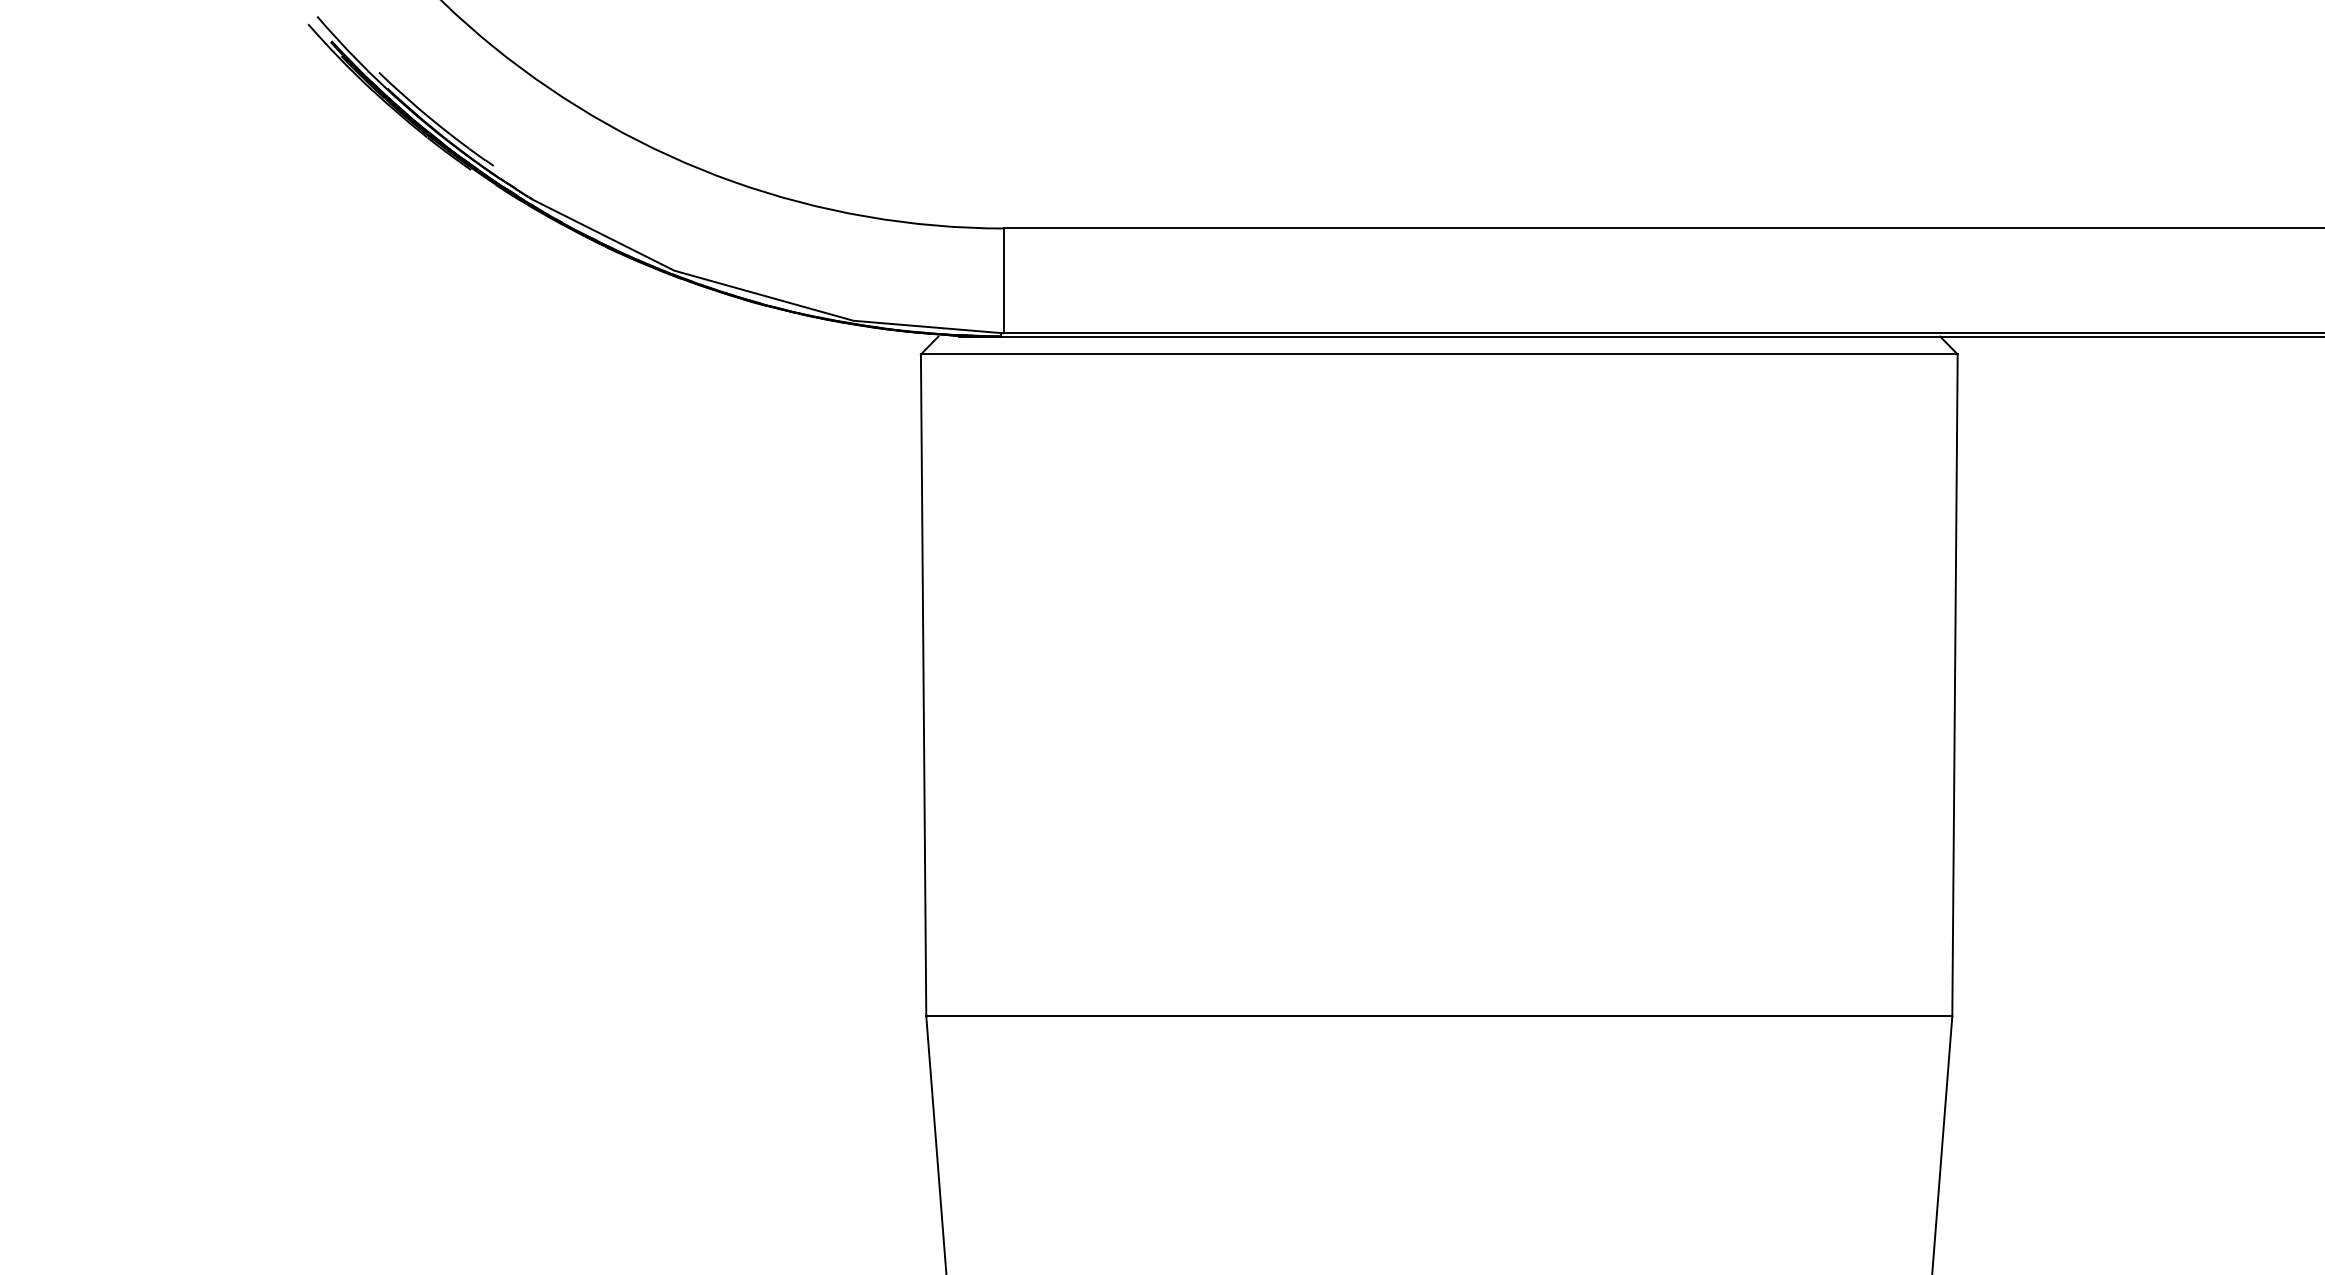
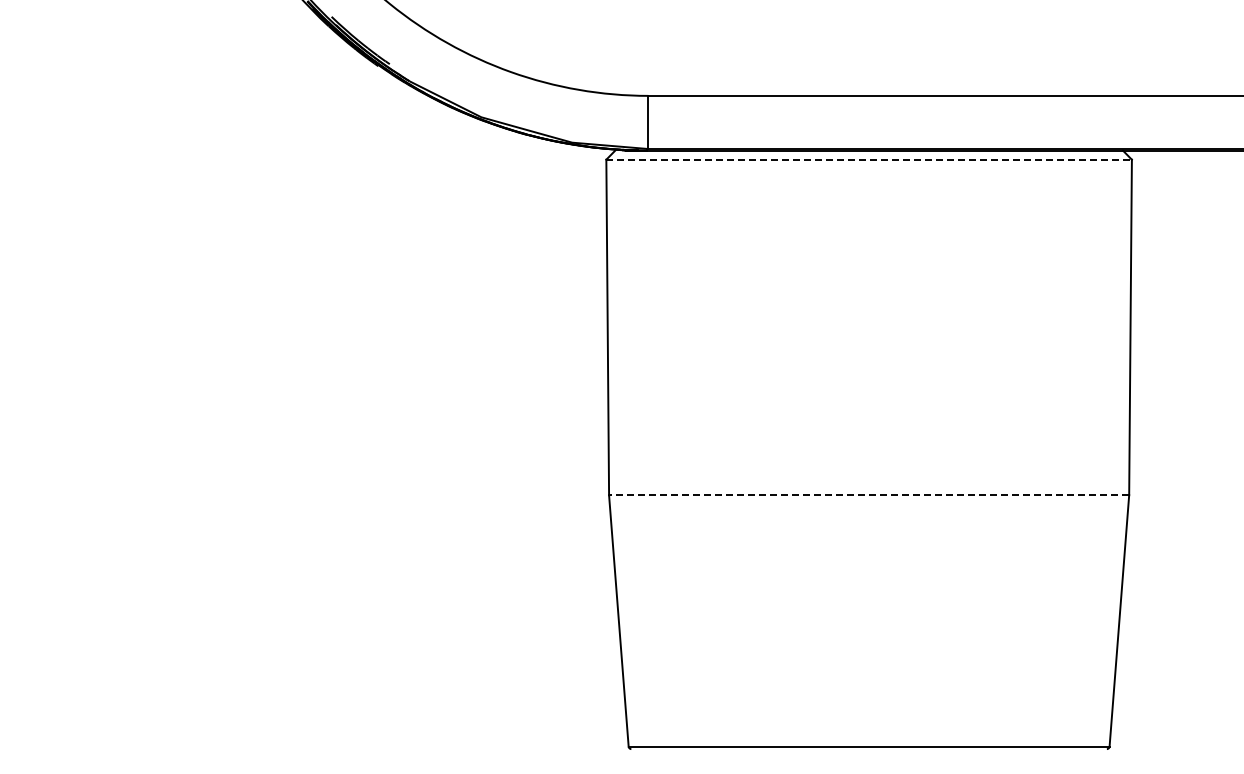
line: (1440, 353) -> (869, 159), solid -> dashed
line: (1438, 1016) -> (868, 495), solid -> dashed

